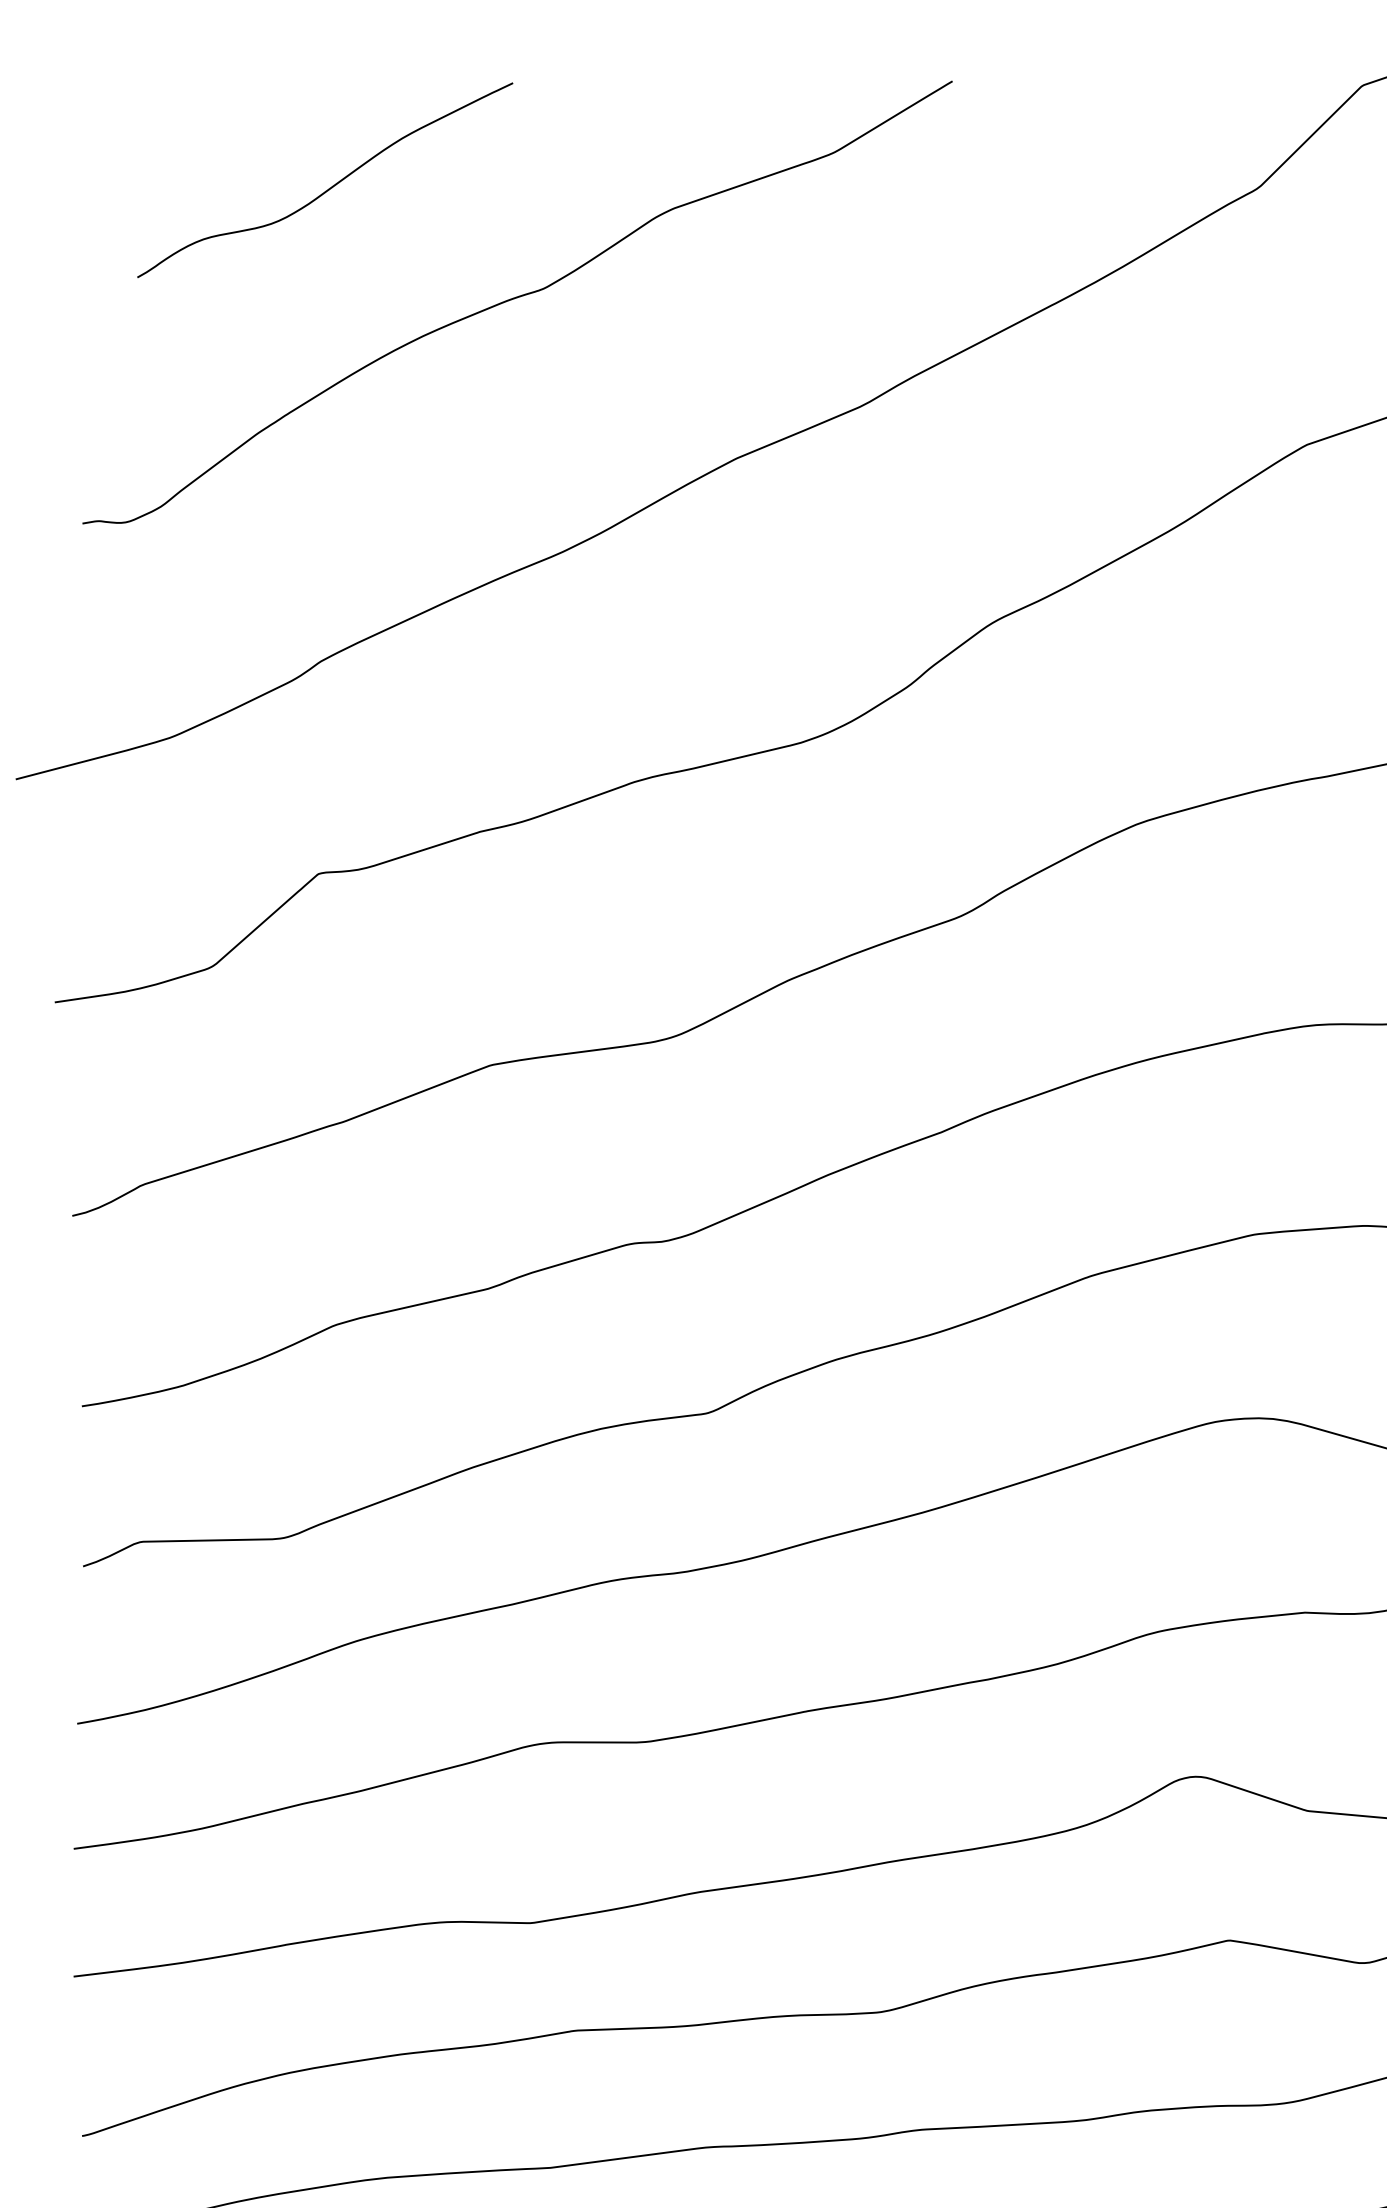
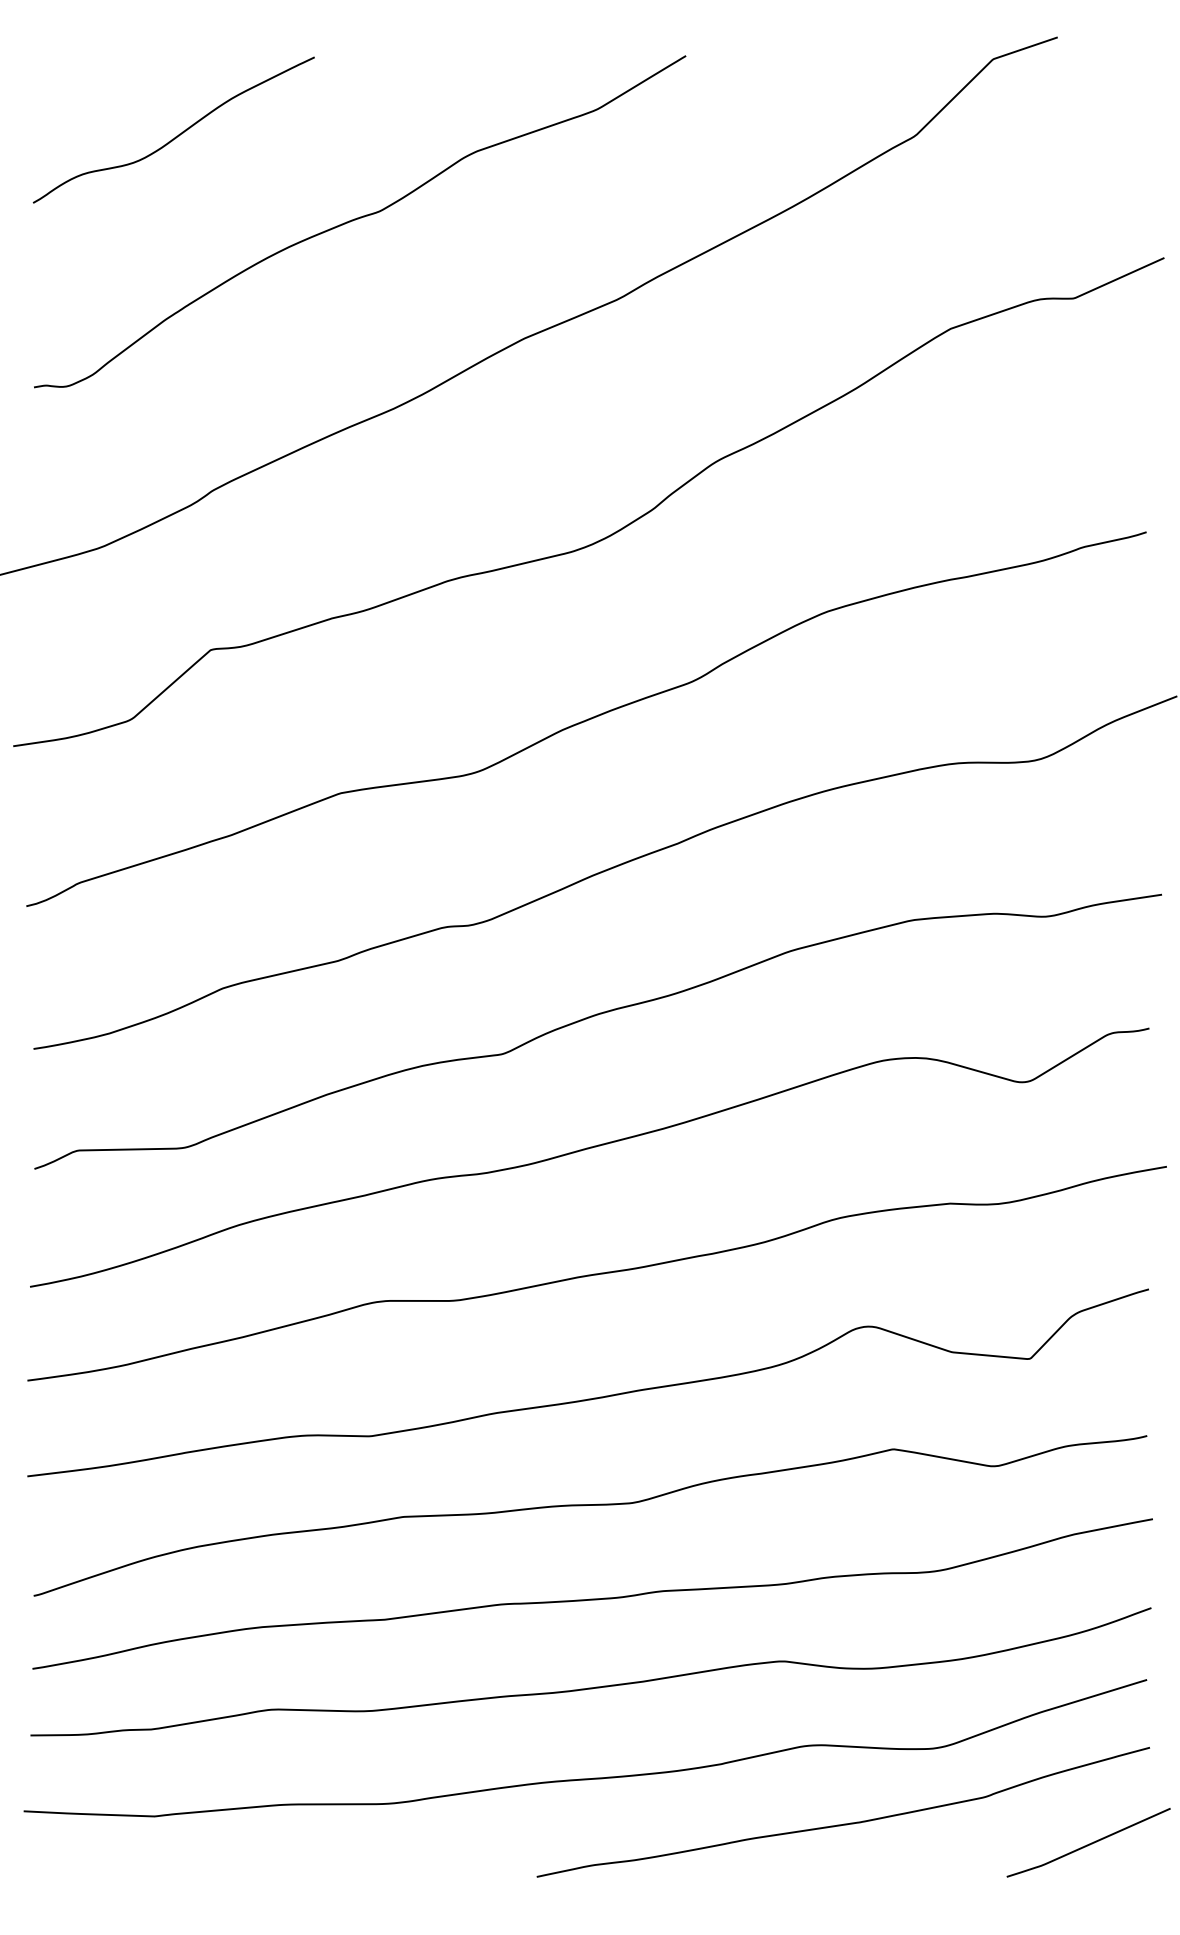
curve: (331, 186) -> (178, 134), moved

